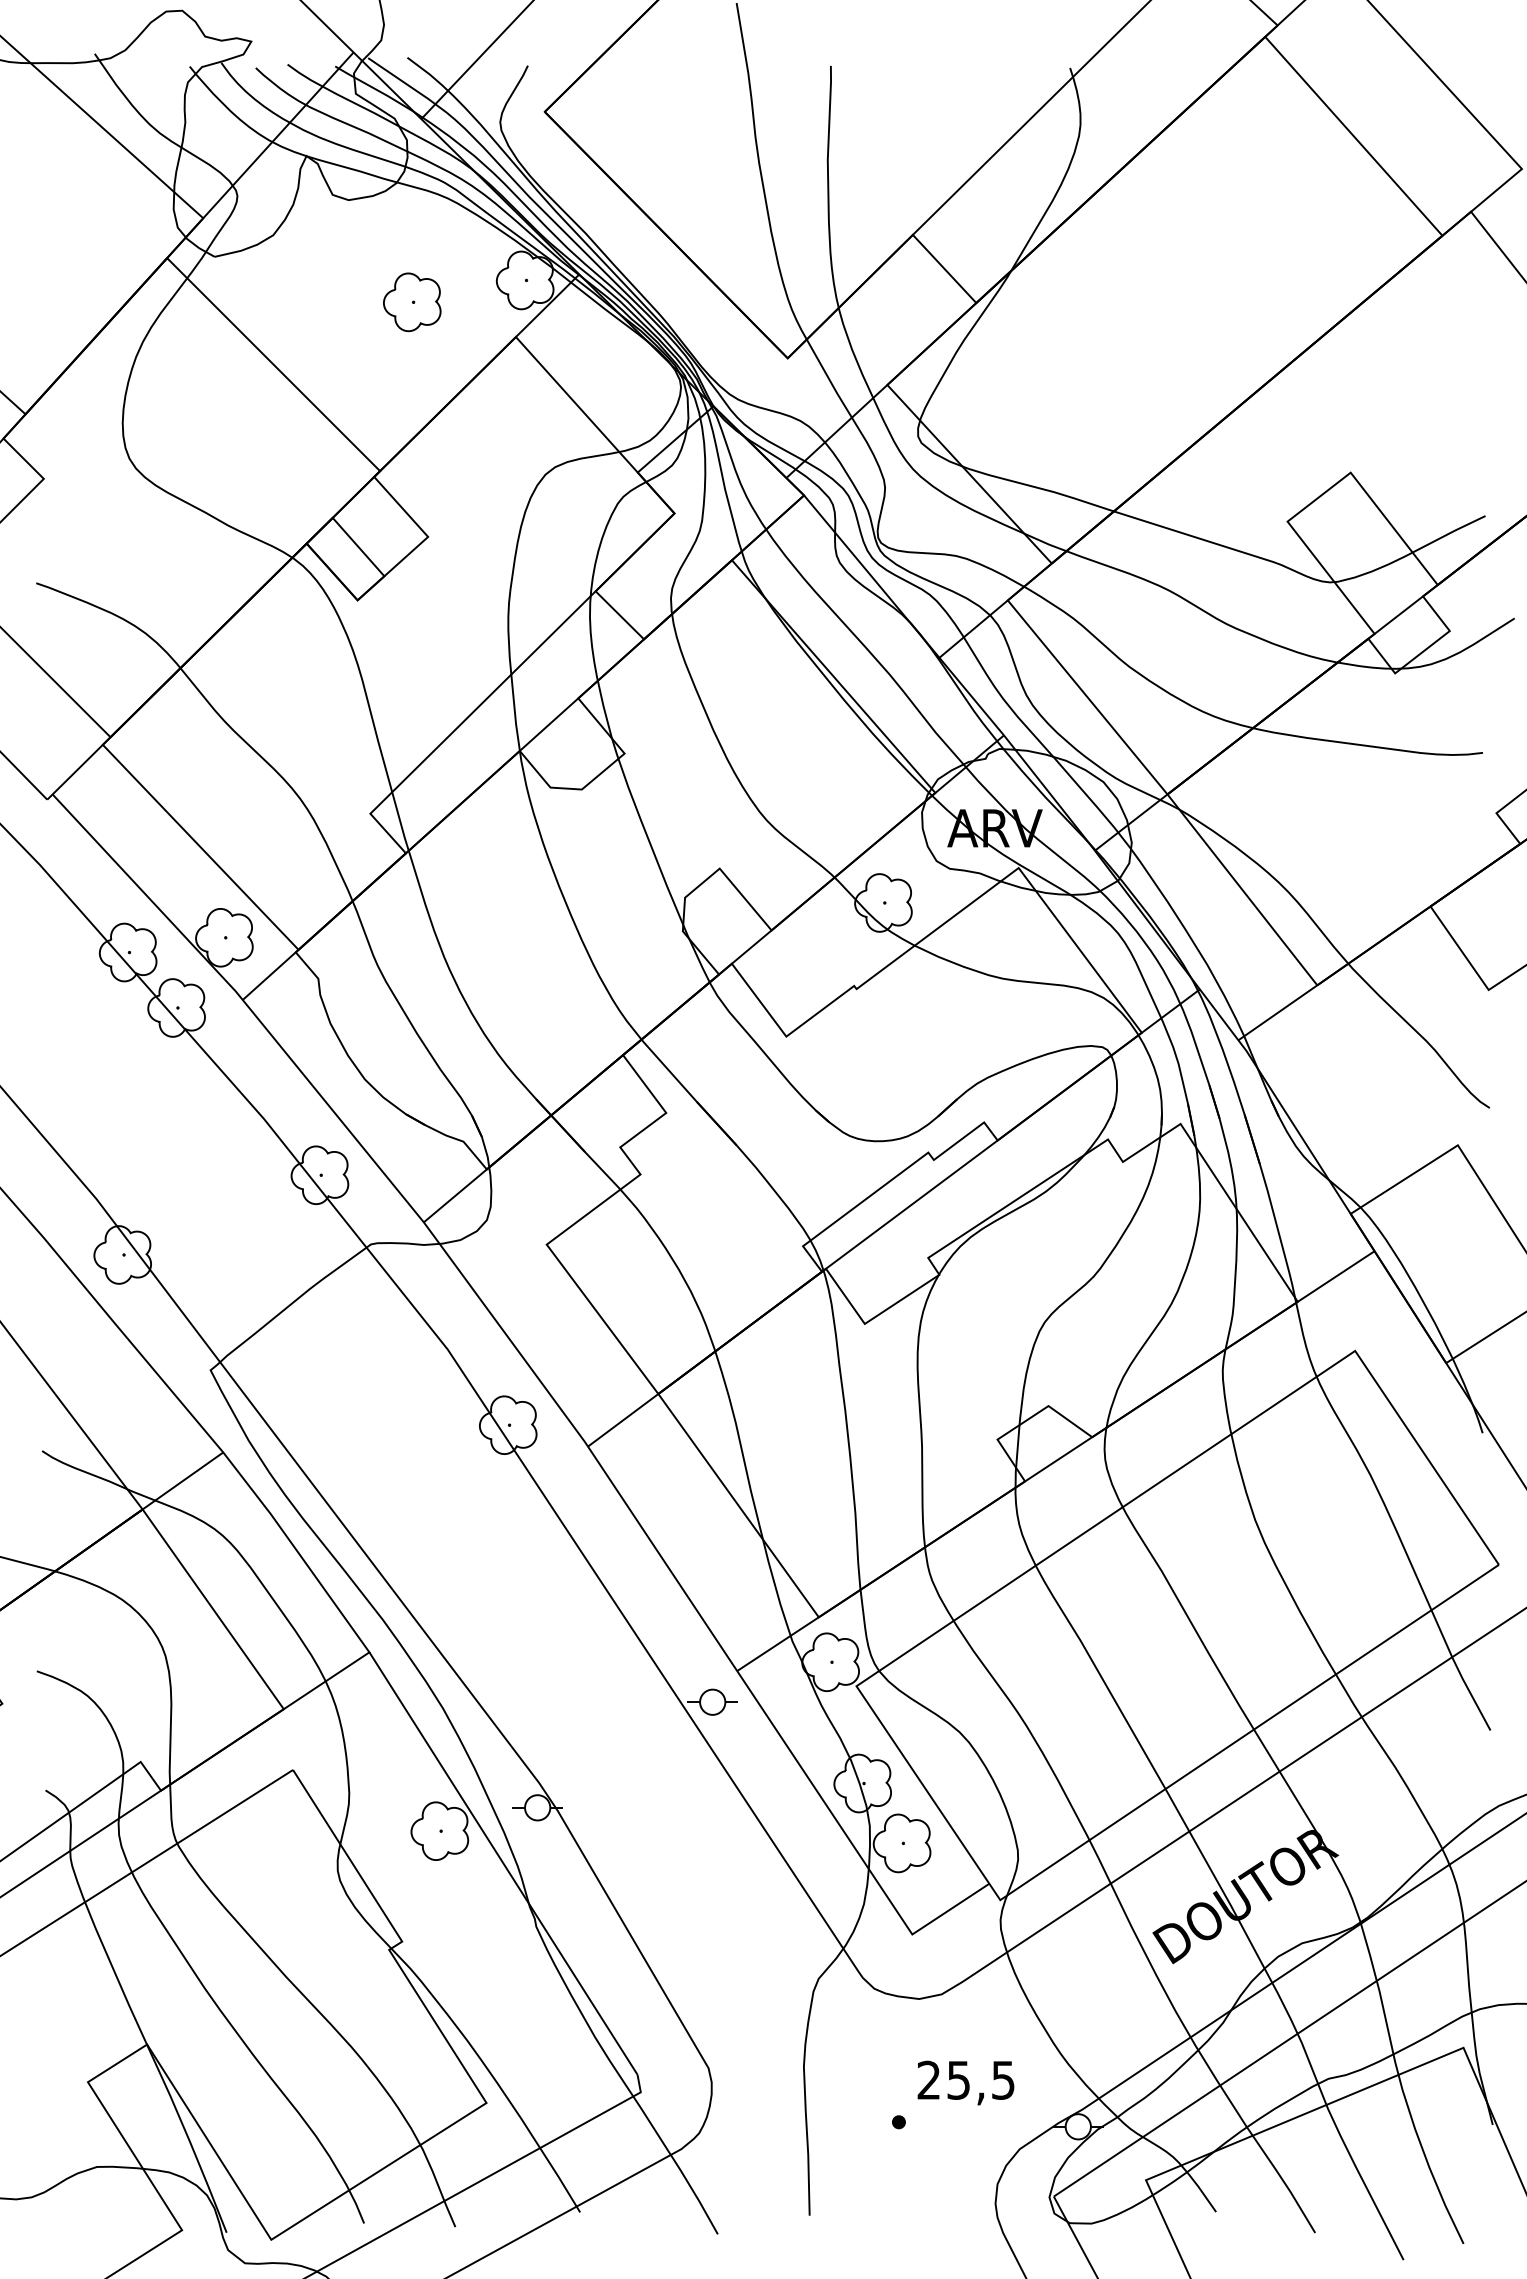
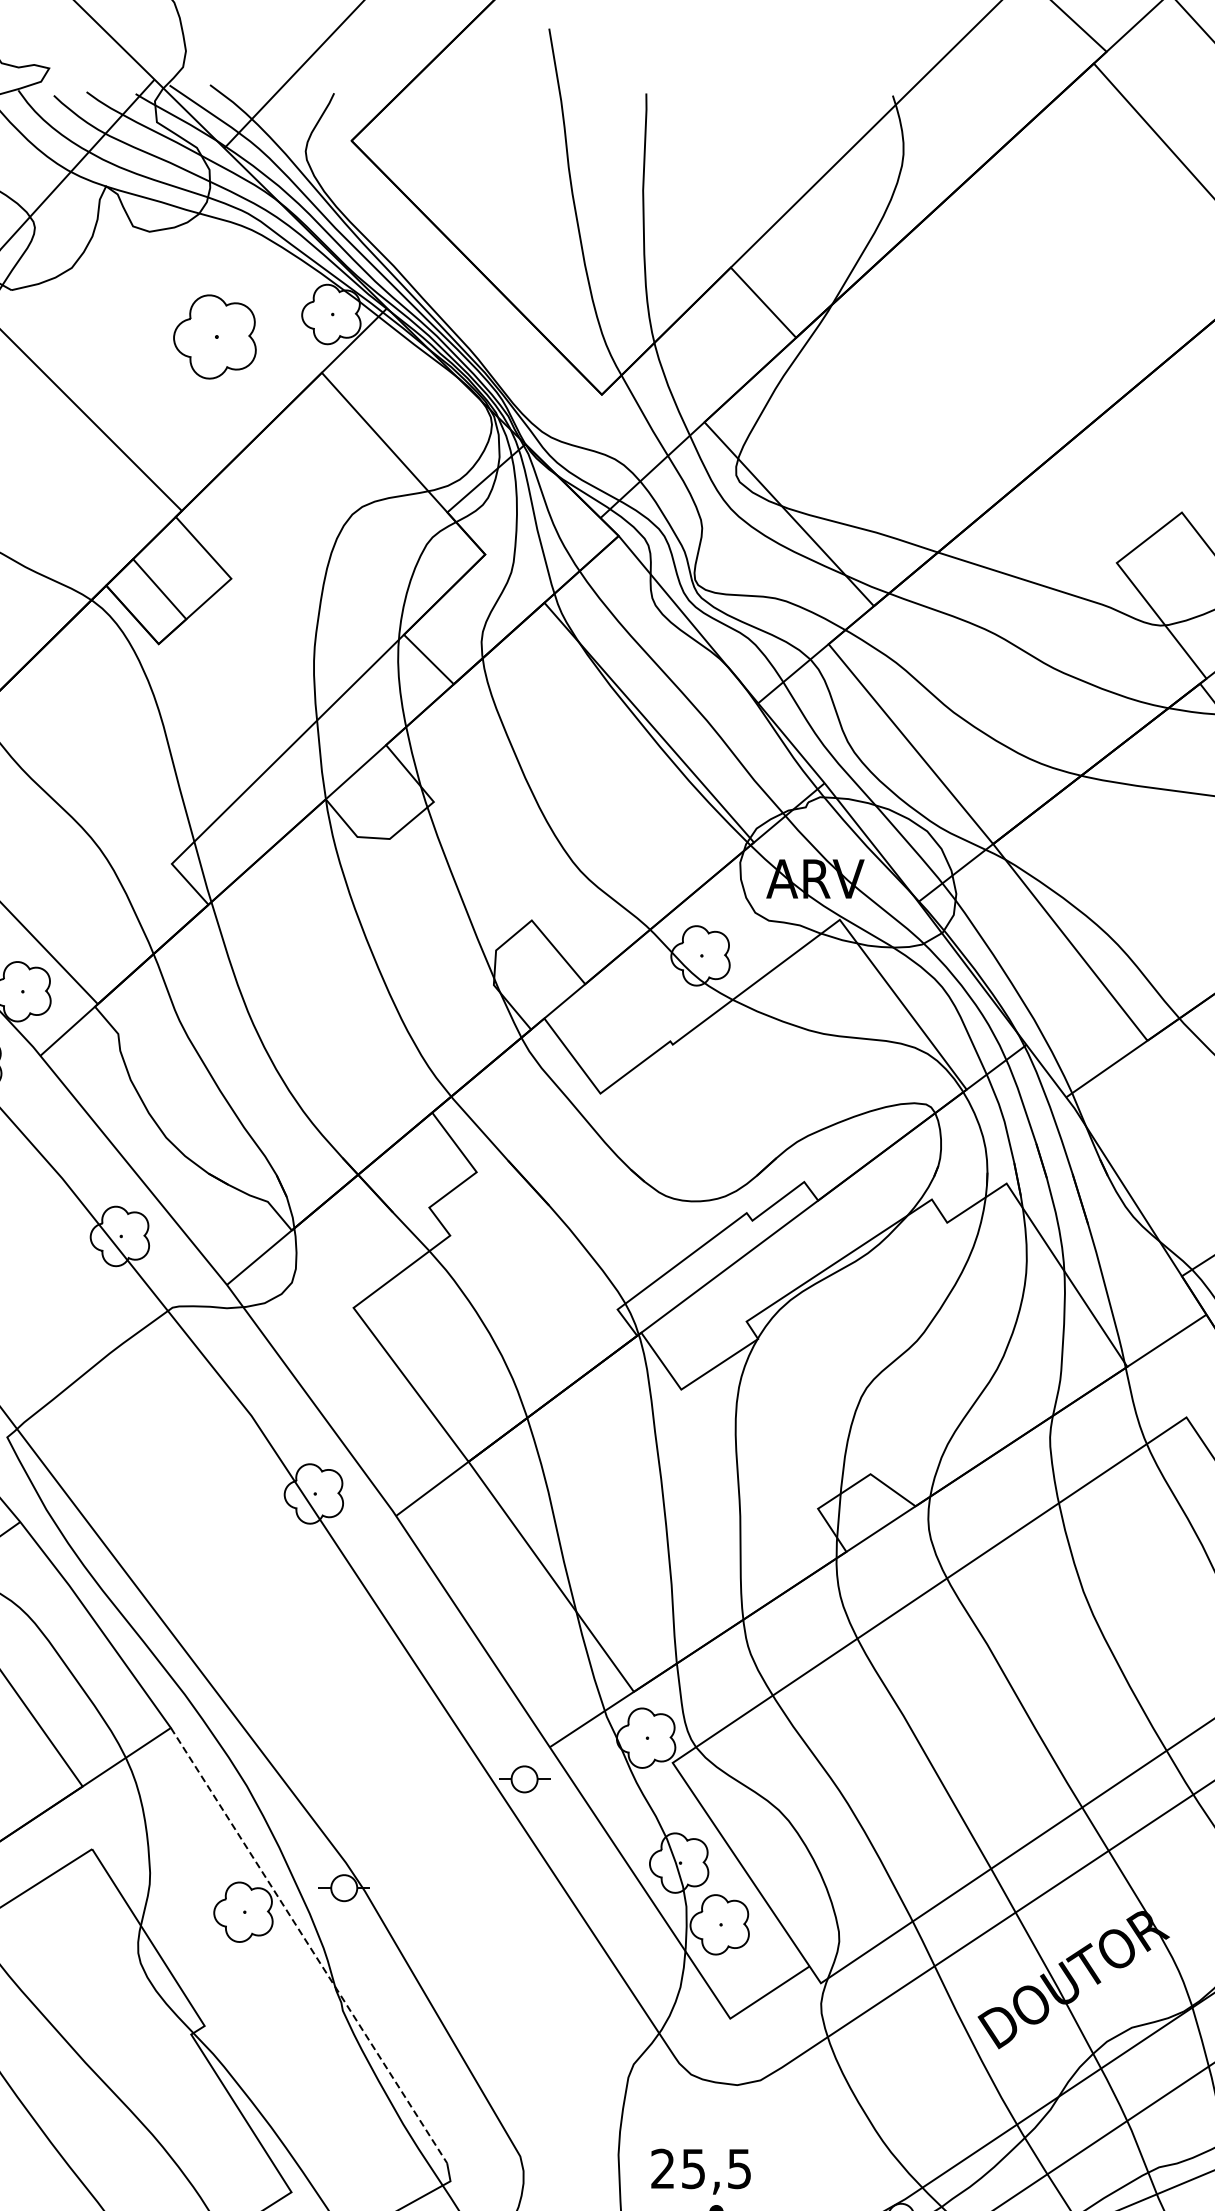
part: (412, 302) -> (215, 337), size x1.4
line: (503, 1863) -> (309, 1945), solid -> dashed
text: (965, 2082) -> (700, 2171), moved

